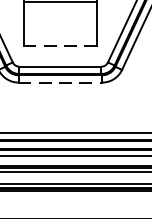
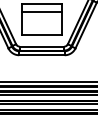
line: (59, 46) -> (41, 35), dashed -> solid
line: (59, 83) -> (41, 55), dashed -> solid

